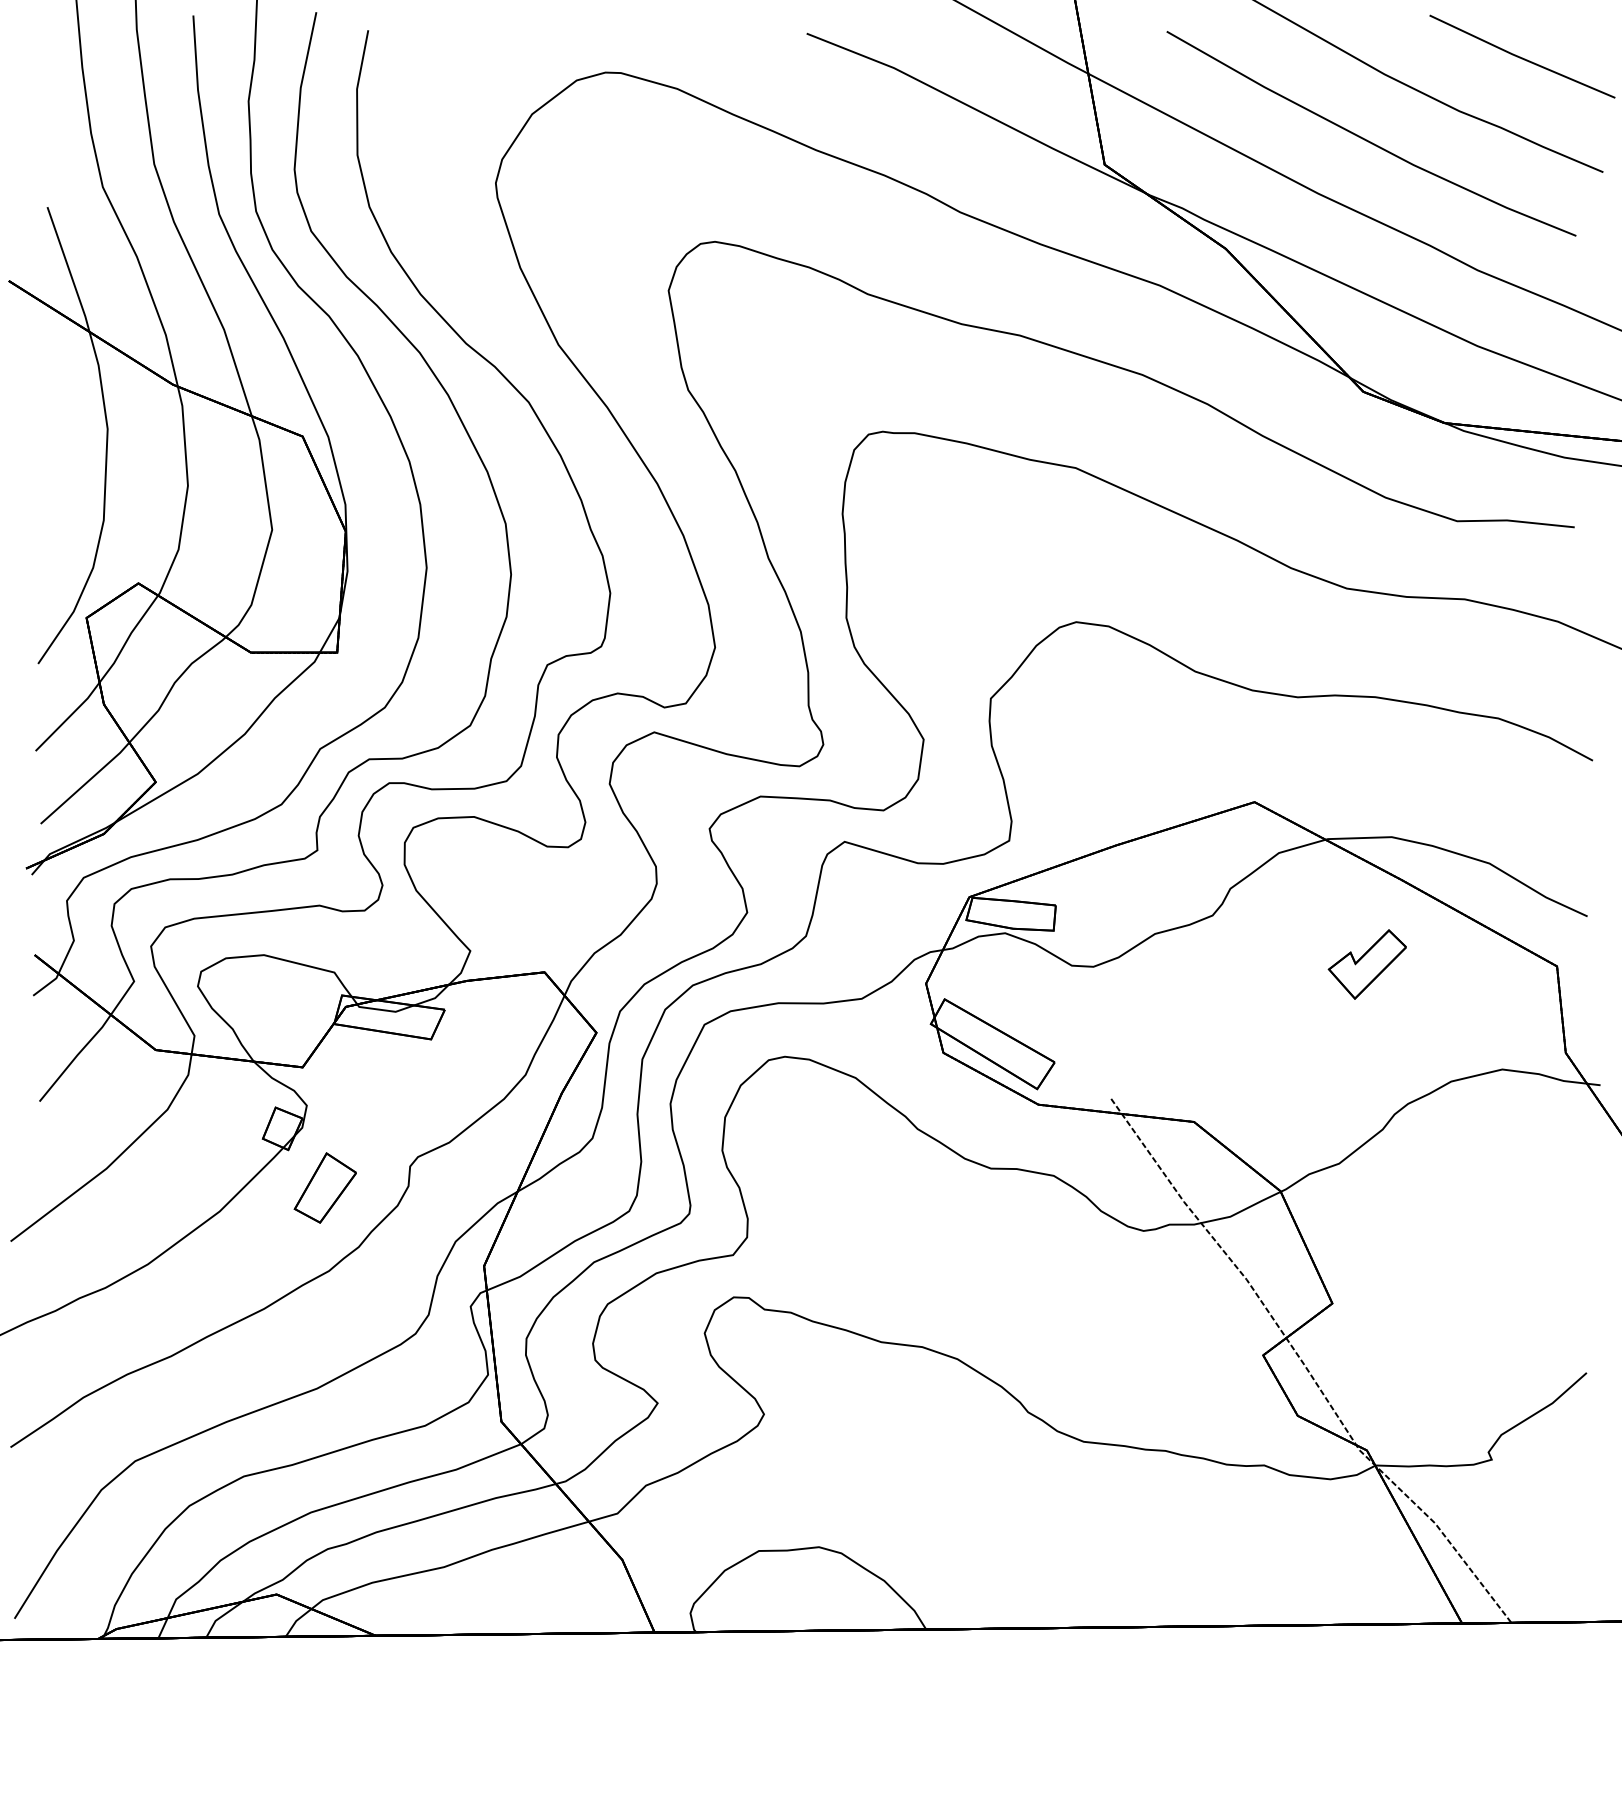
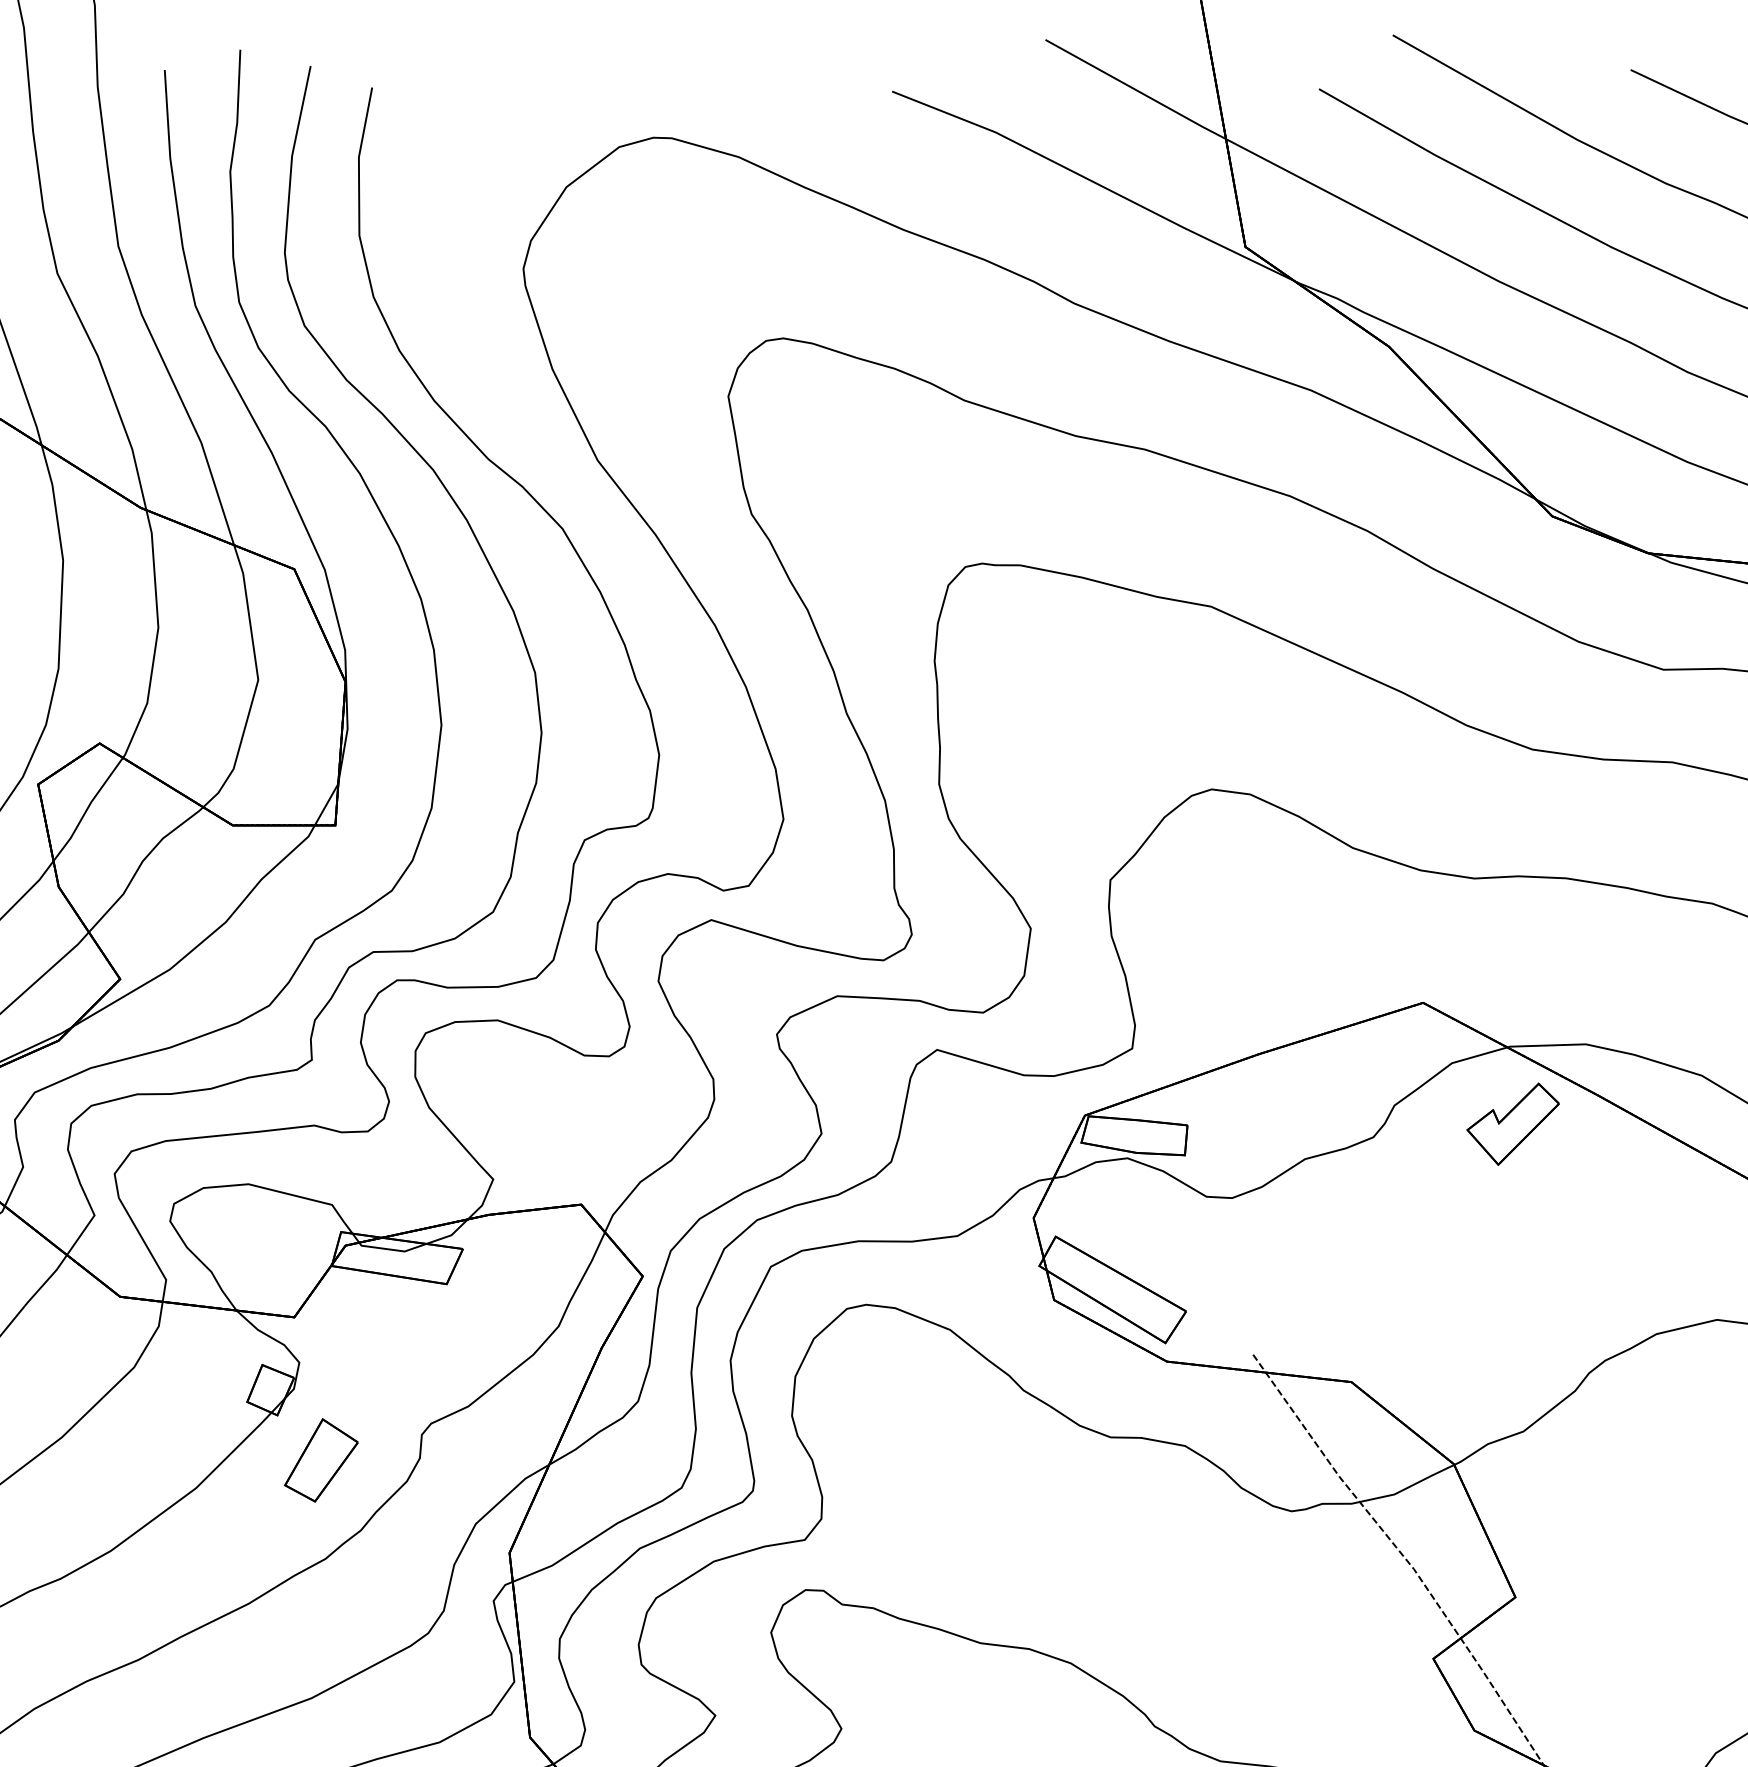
part: (1366, 964) -> (1512, 1124), moved

